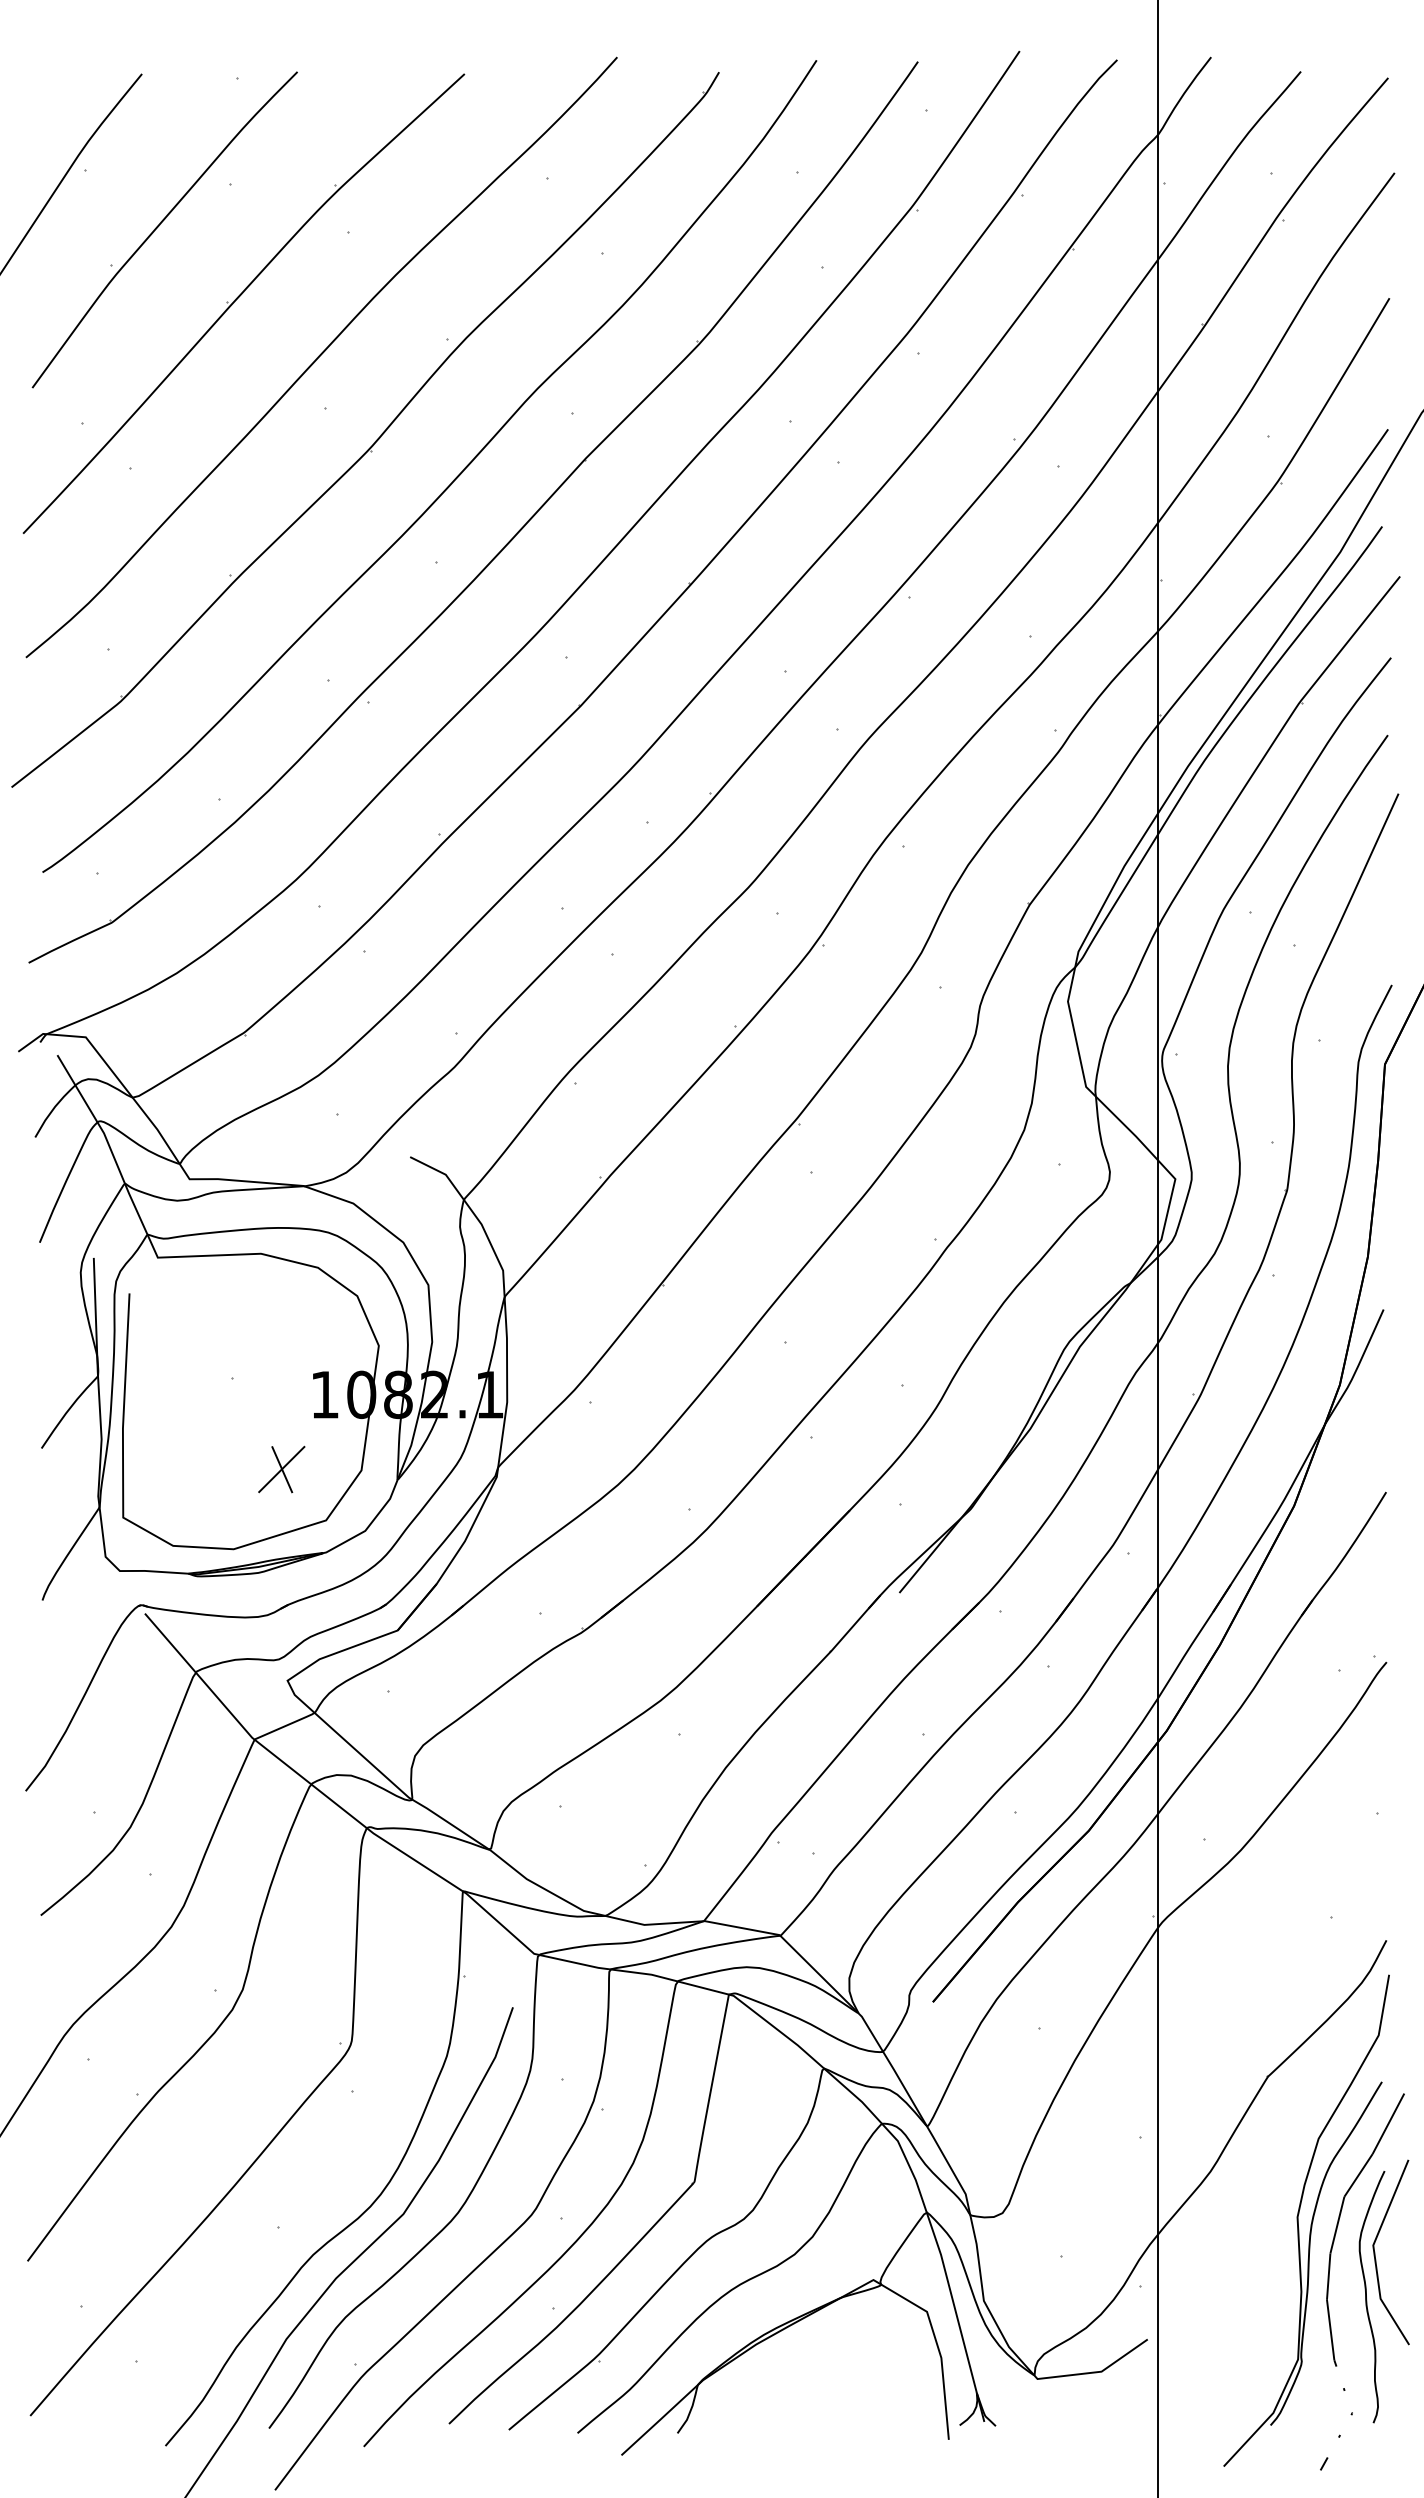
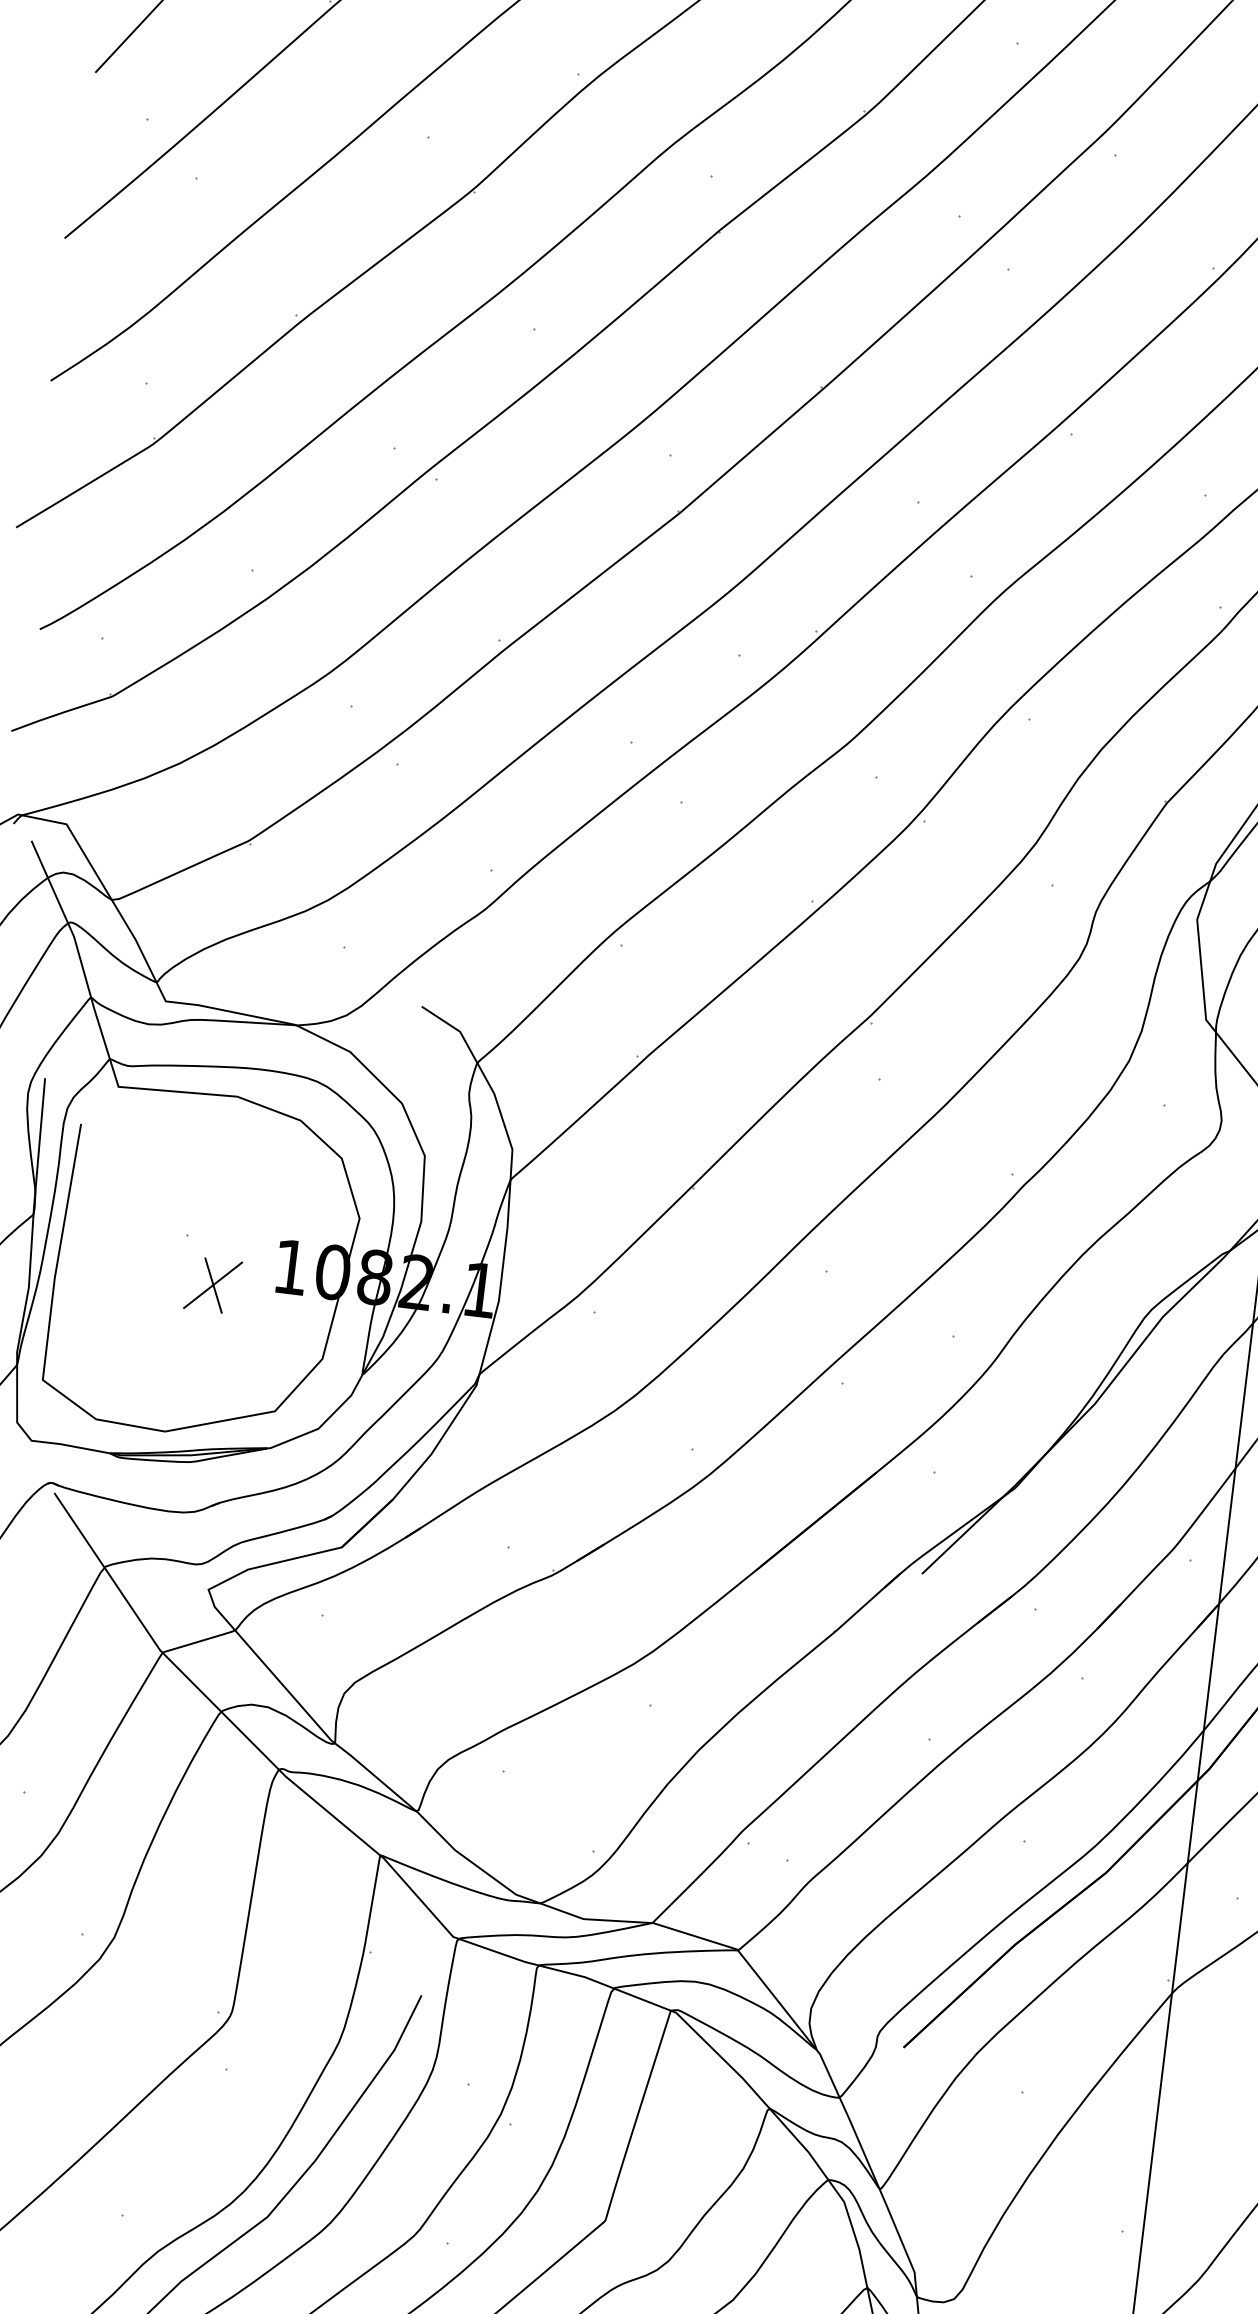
part: (281, 1469) -> (212, 1285), moved

